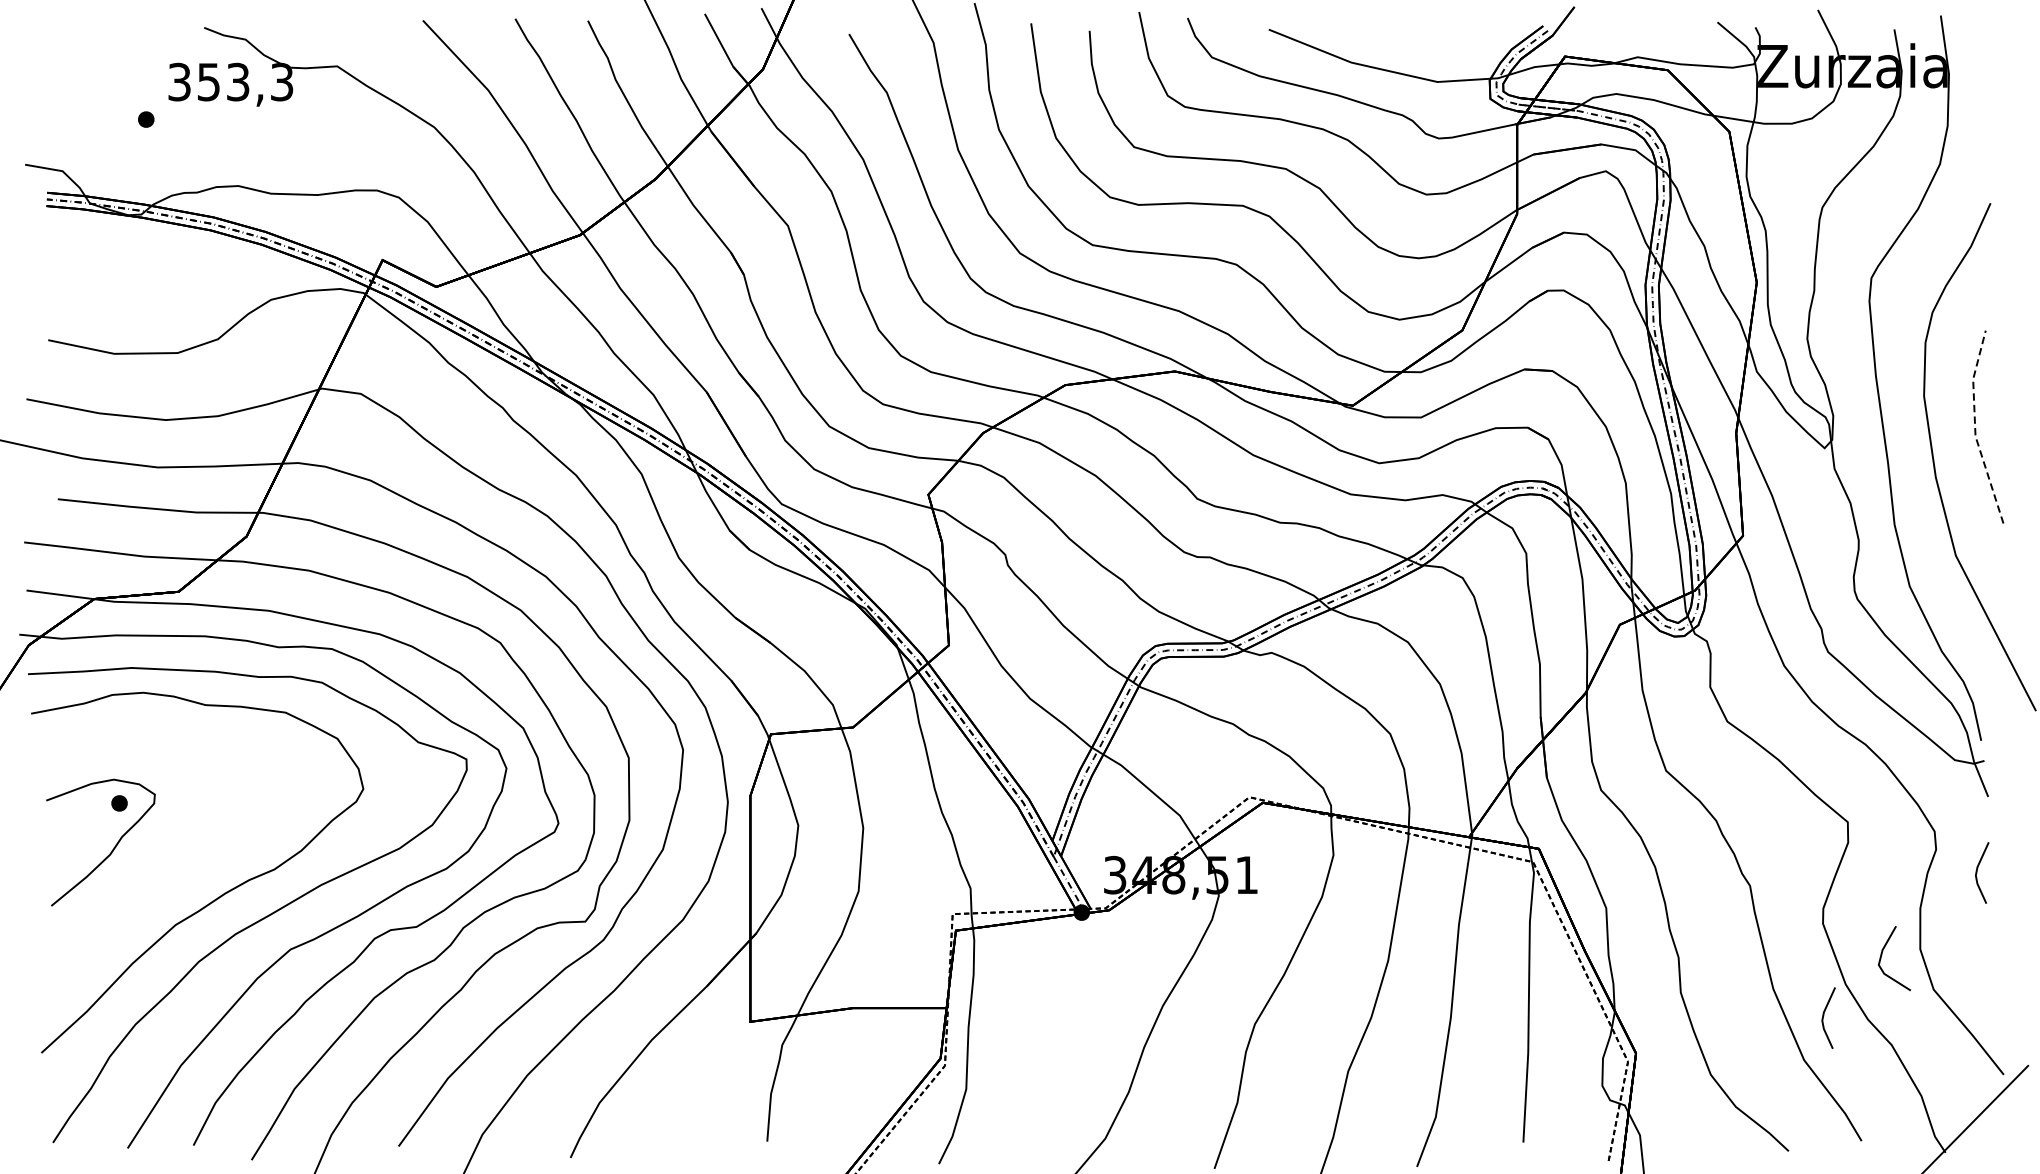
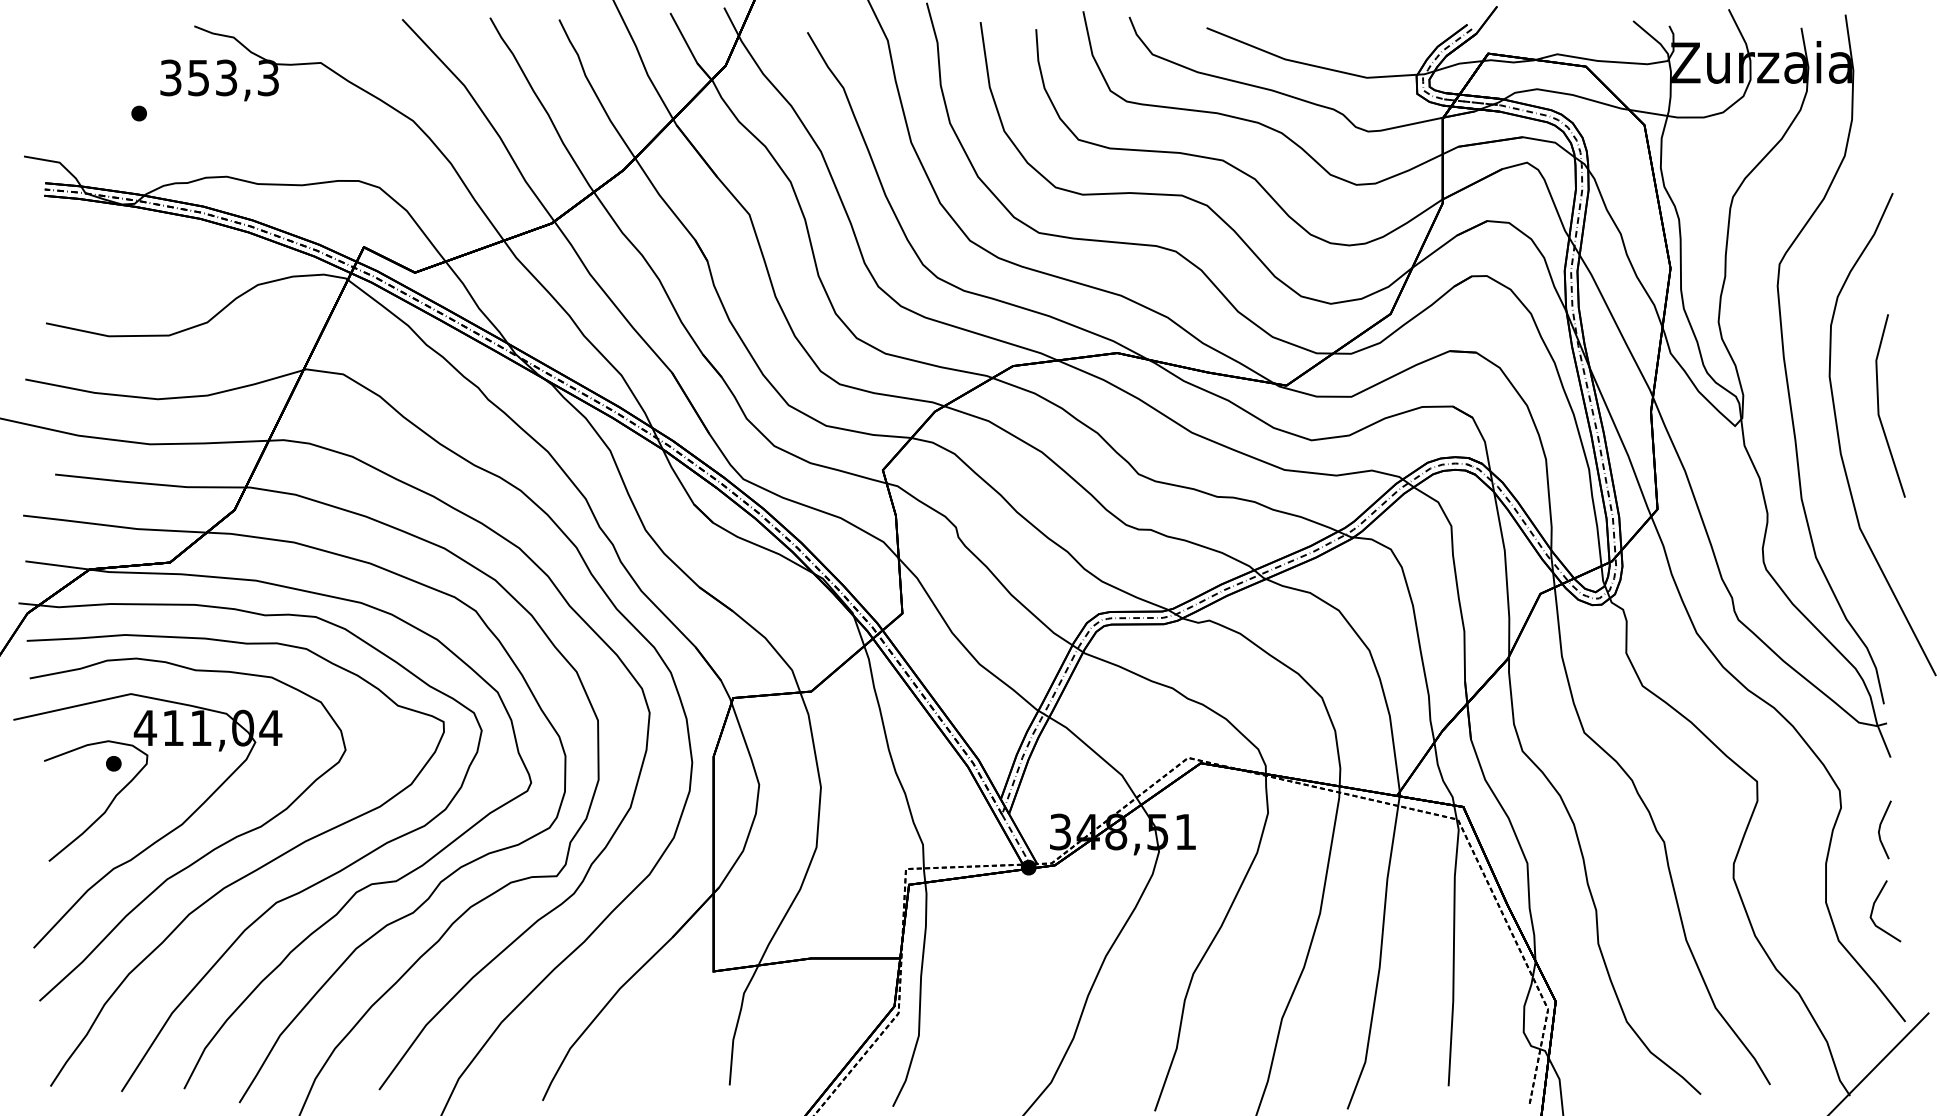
line: (1975, 427) -> (1878, 406), dashed -> solid
part: (168, 880) -> (160, 837), added
line: (1881, 957) -> (1873, 910), moved
line: (1824, 1017) -> (1734, 967), removed

